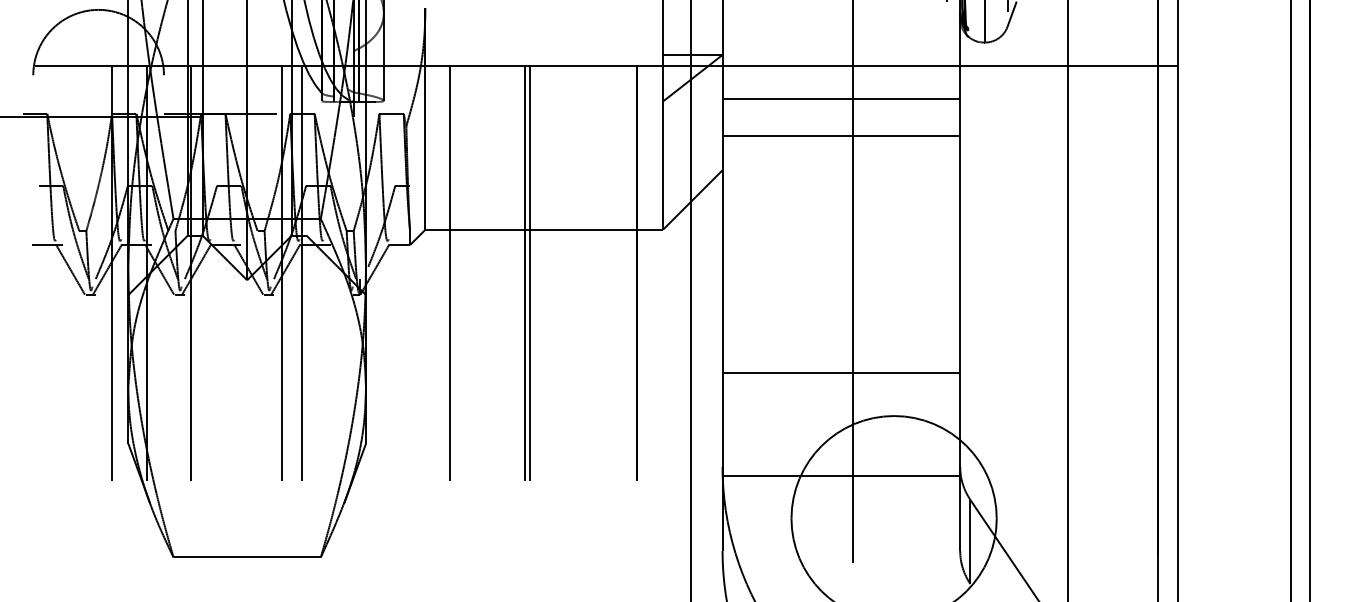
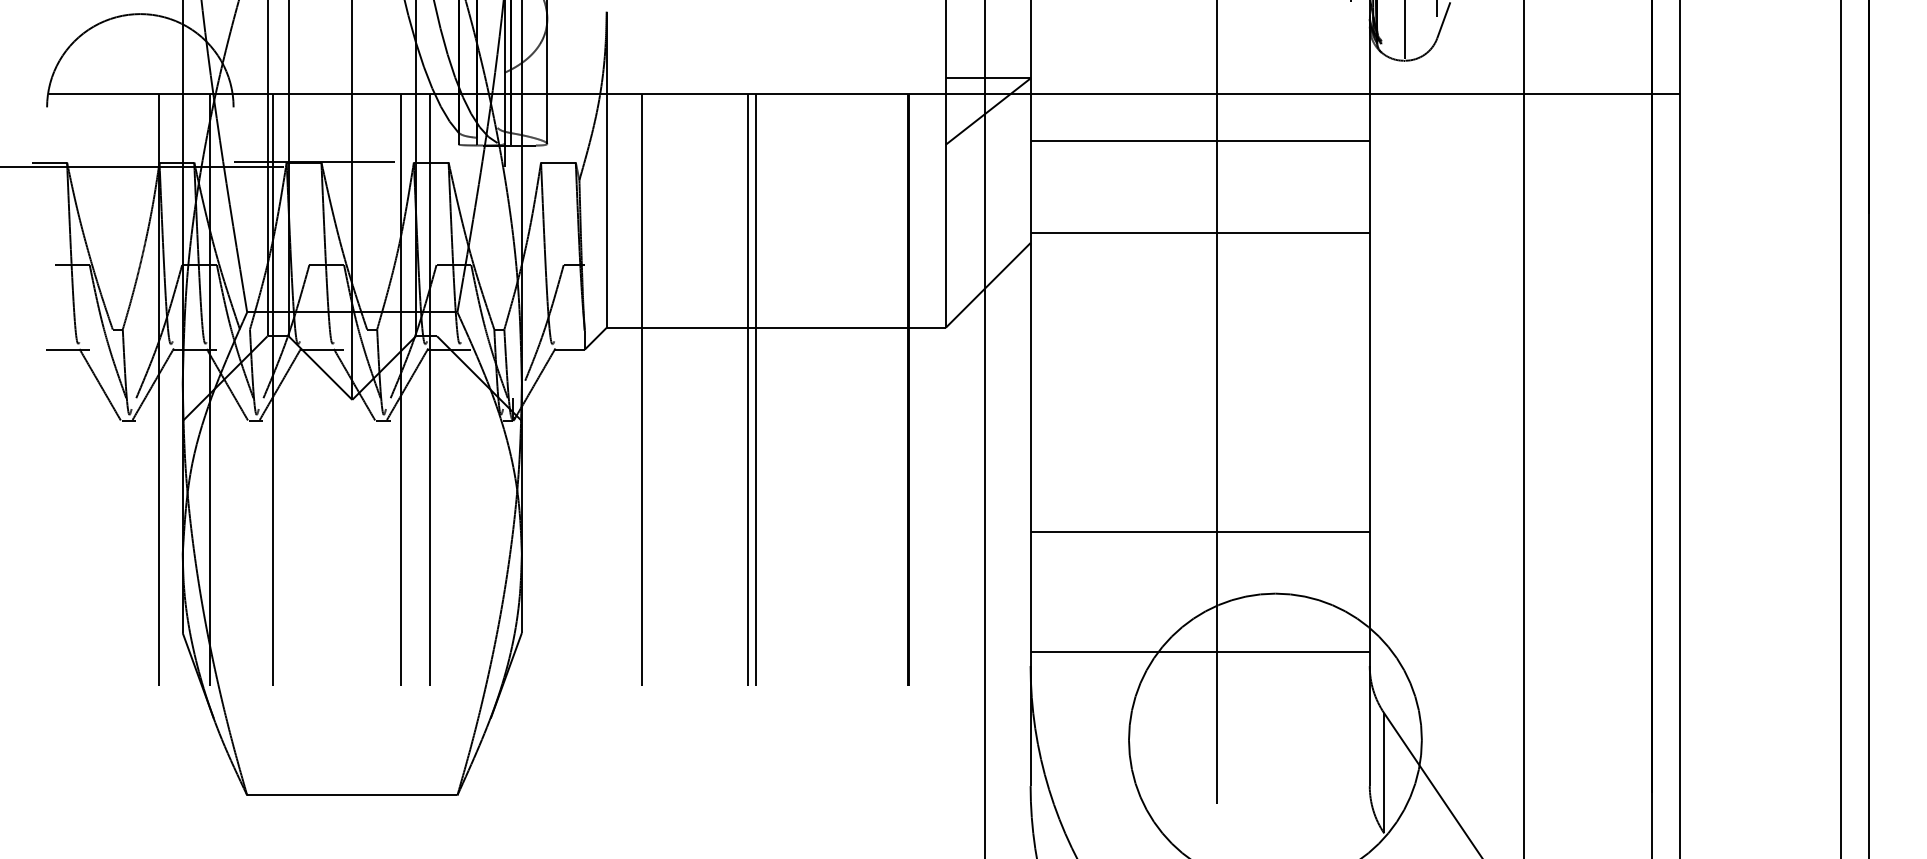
line: (840, 136) -> (1199, 233), moved
line: (840, 476) -> (1199, 652), moved

